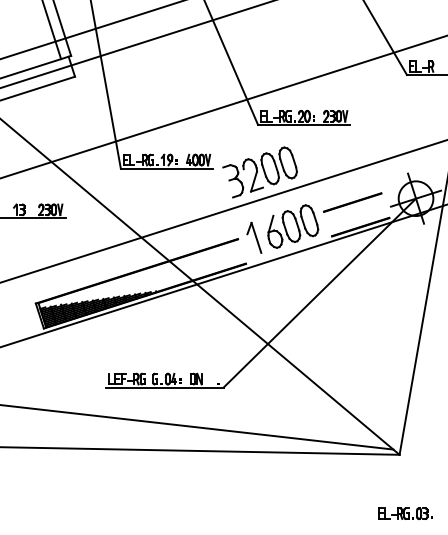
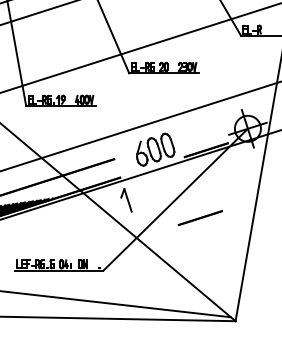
part: (259, 172) -> (130, 109), removed
line: (352, 202) -> (200, 218), moved
part: (254, 237) -> (126, 200), moved

